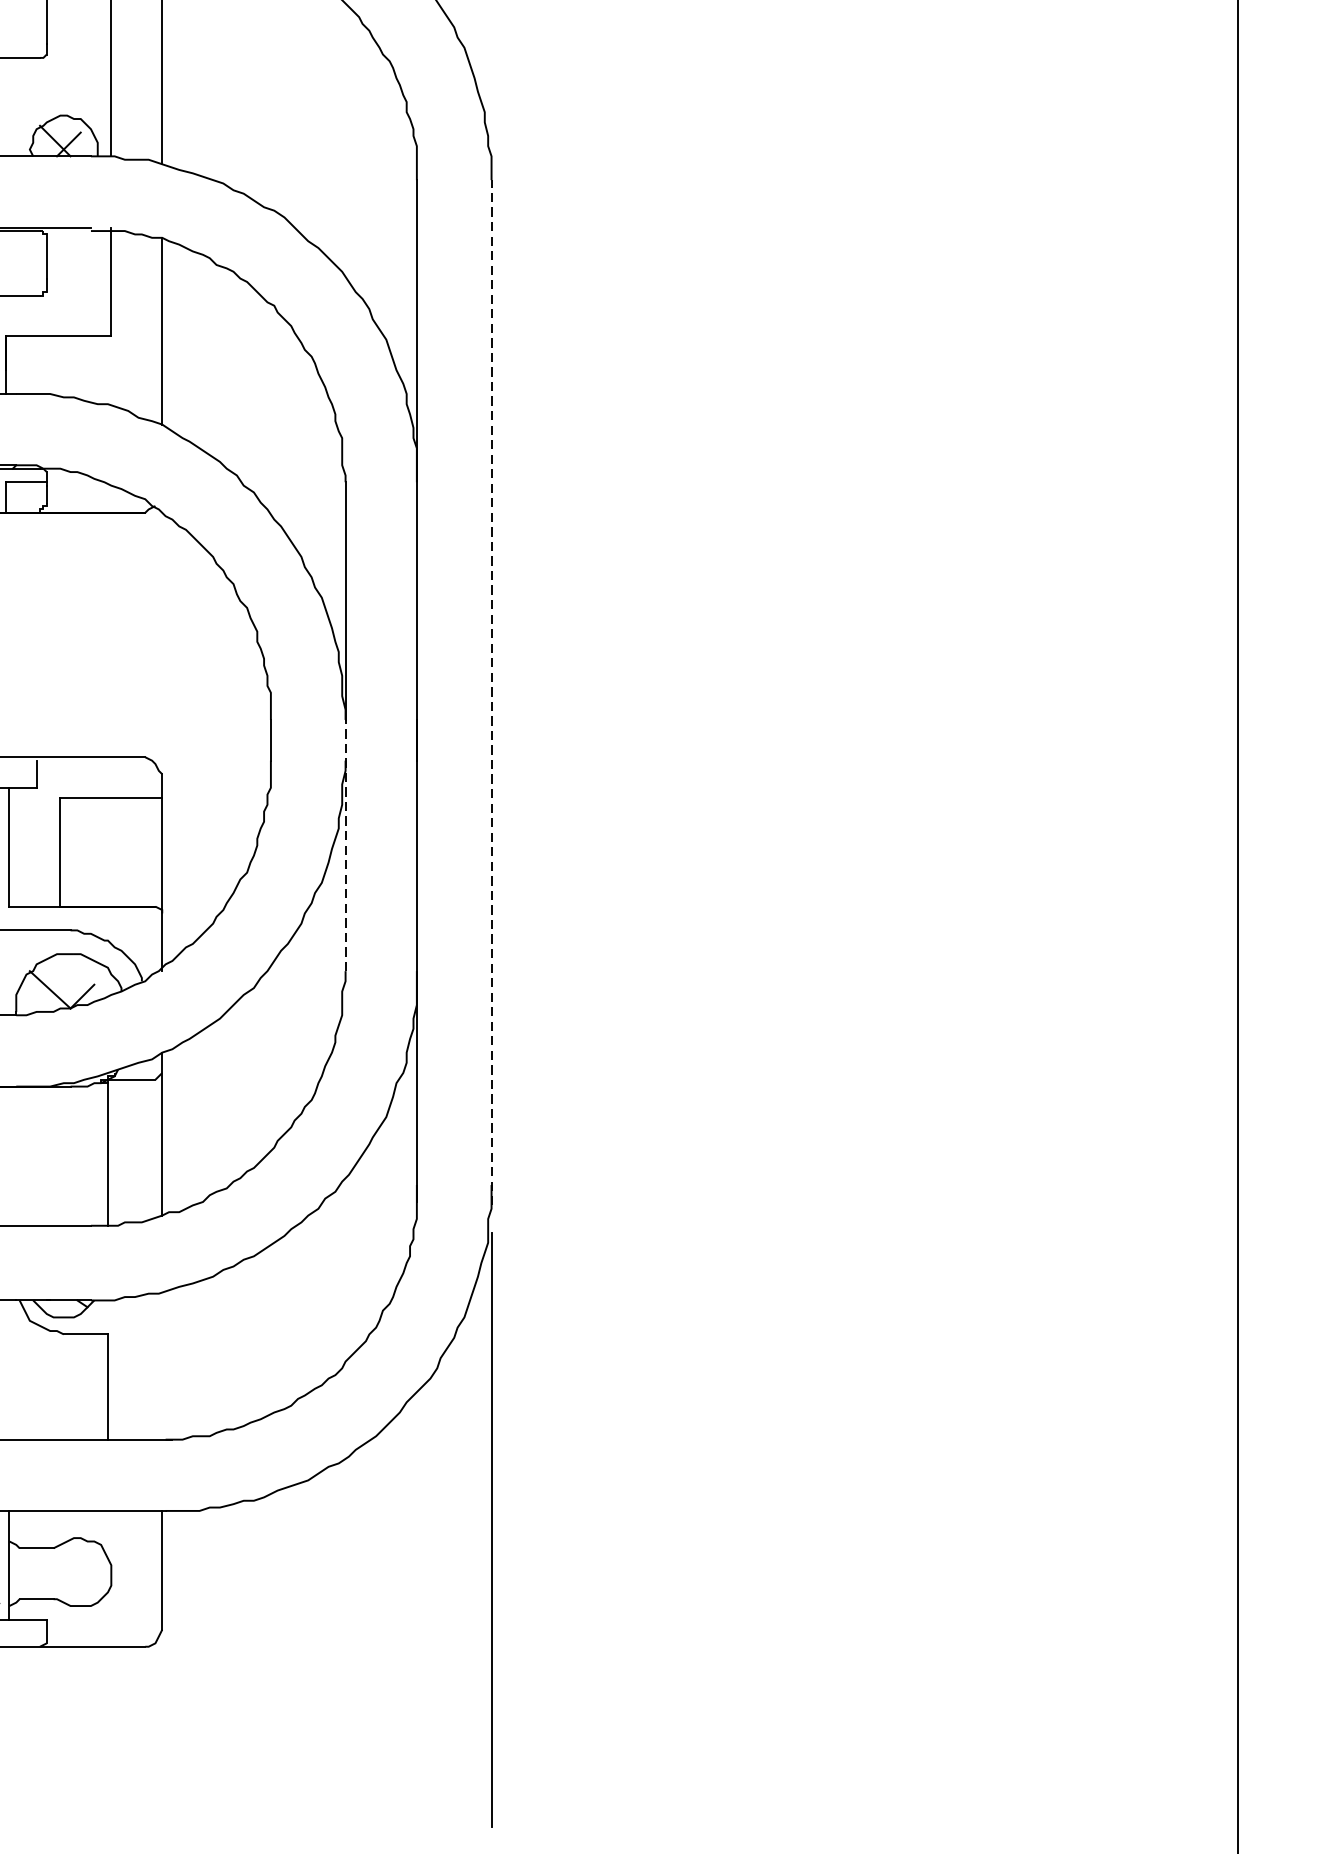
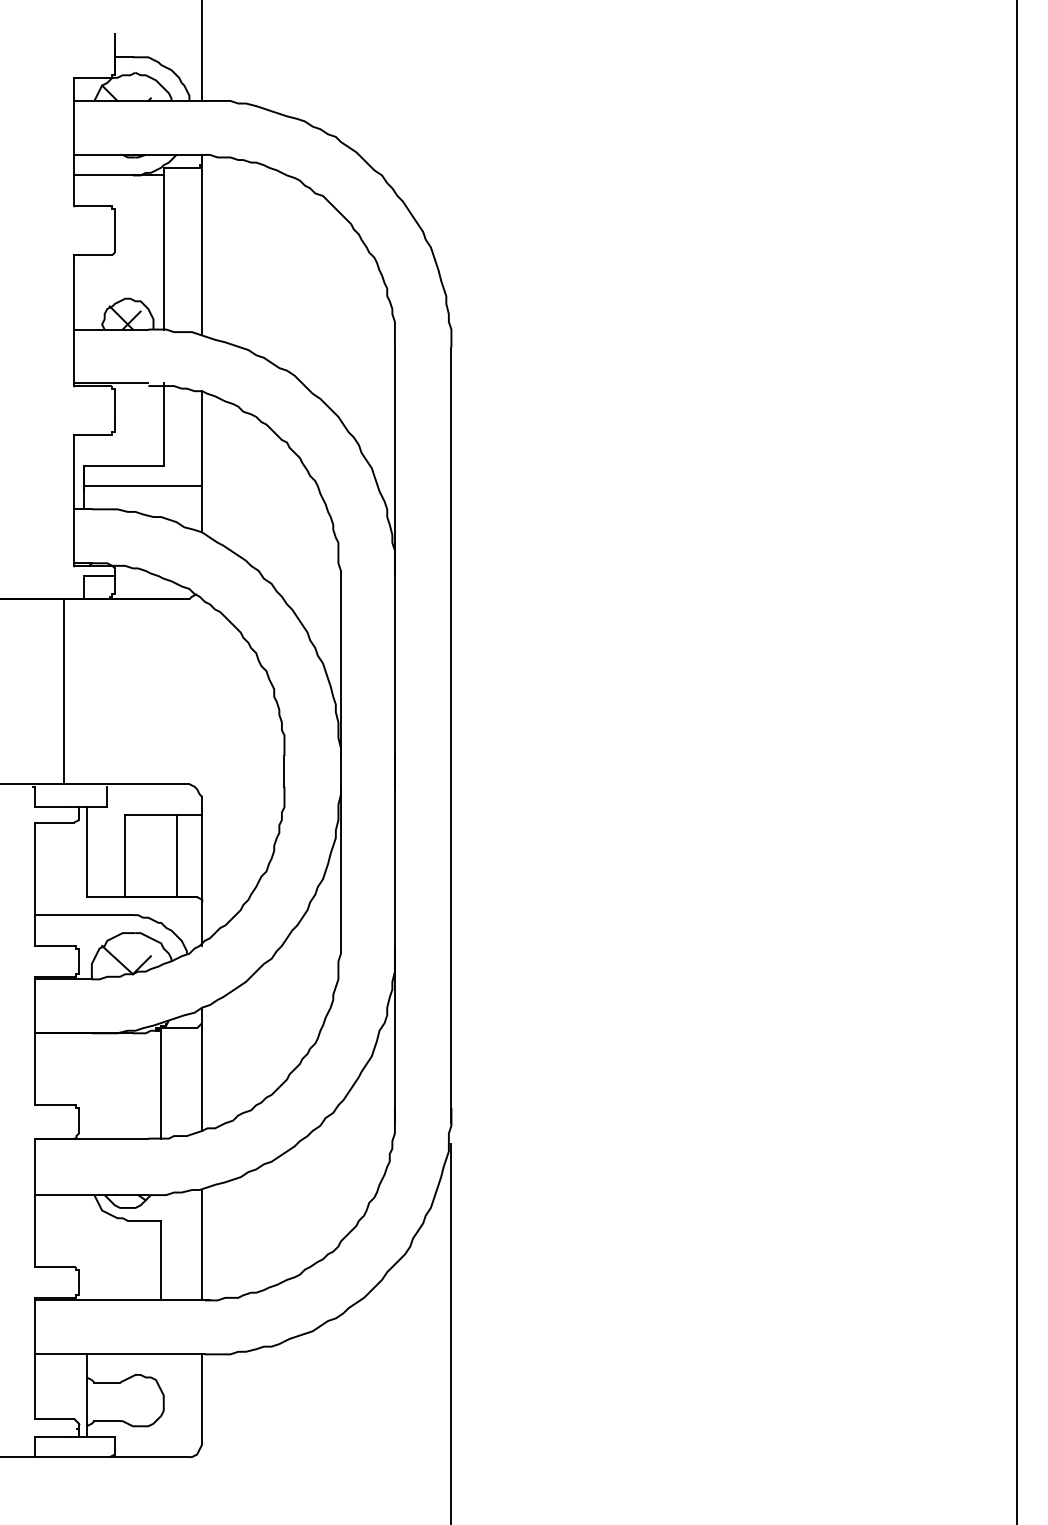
line: (84, 363) -> (143, 486), added
line: (491, 692) -> (451, 735), dashed -> solid
line: (344, 844) -> (340, 850), dashed -> solid
line: (128, 851) -> (176, 855), added
line: (162, 1365) -> (202, 1244), added

